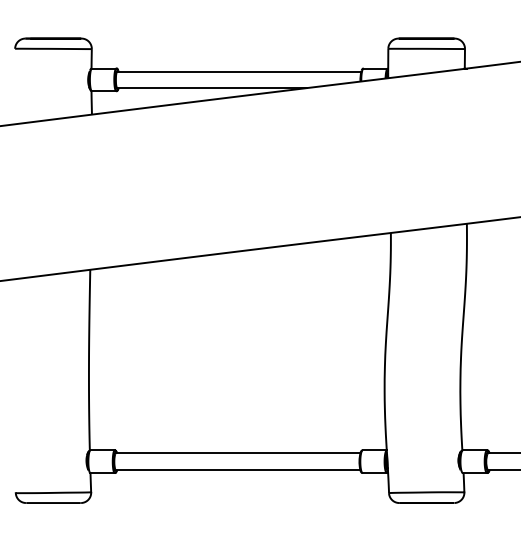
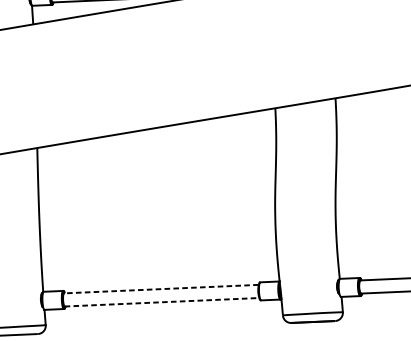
line: (237, 453) -> (160, 289), solid -> dashed
line: (238, 469) -> (162, 301), solid -> dashed

